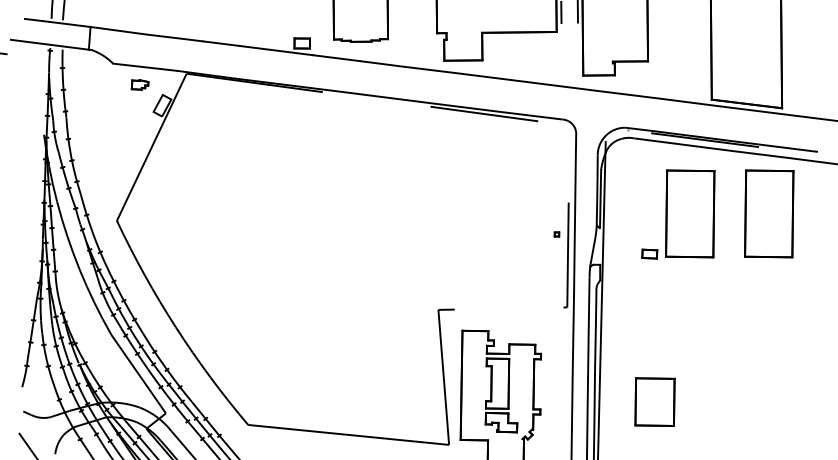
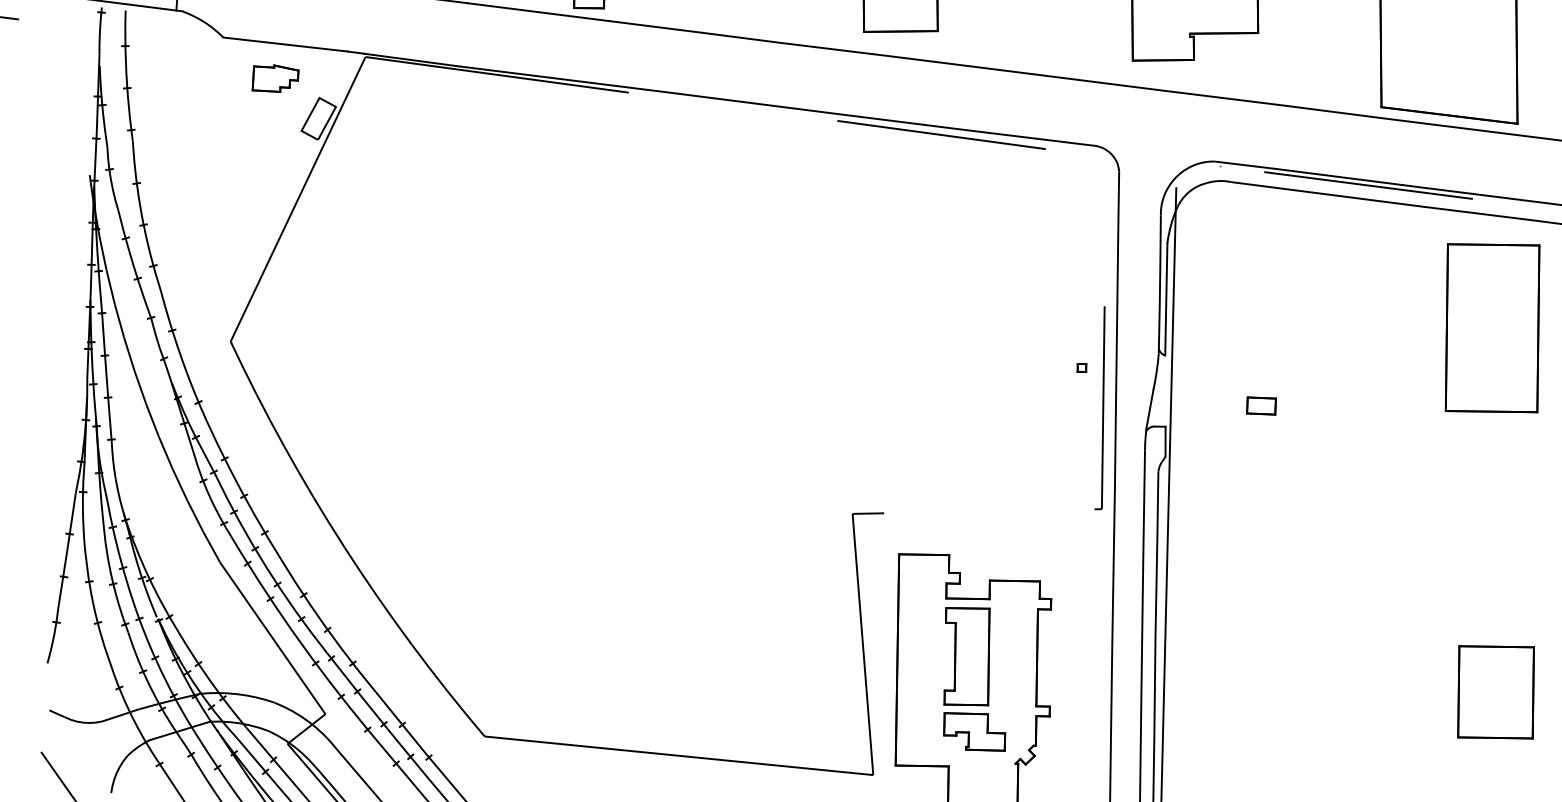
part: (139, 84) -> (274, 77), size x1.43
part: (690, 213) -> (1340, 327), removed
part: (654, 401) -> (1495, 691), moved

